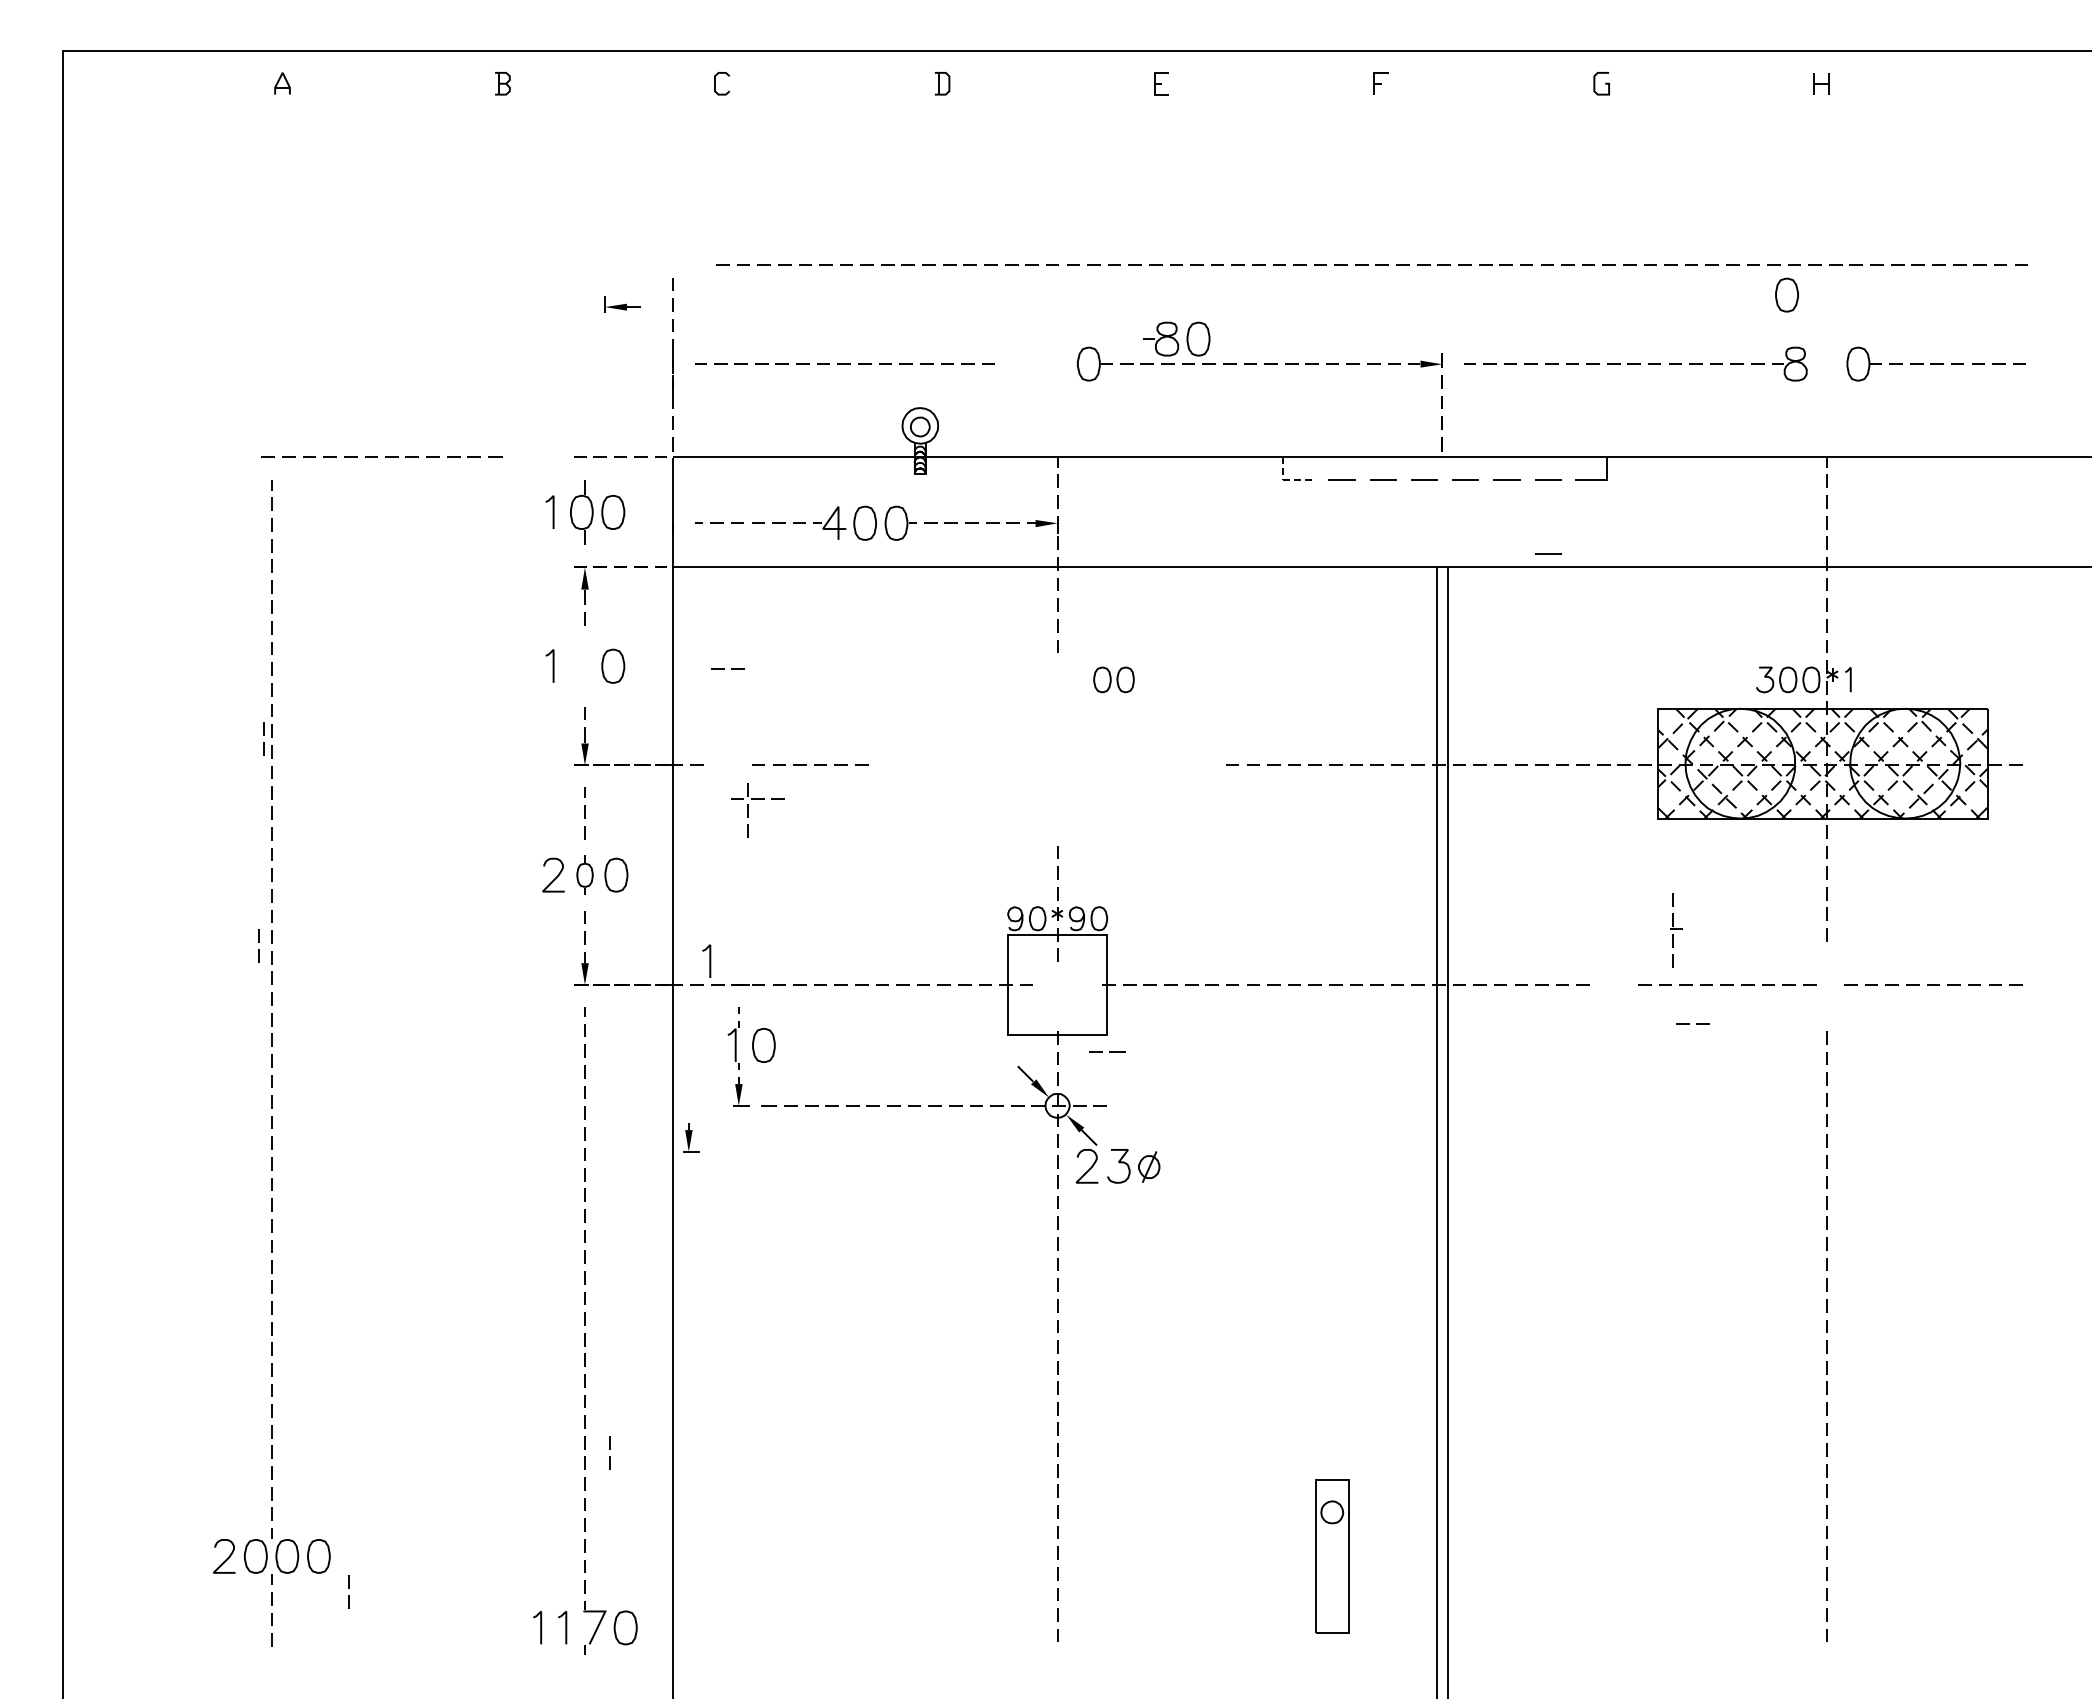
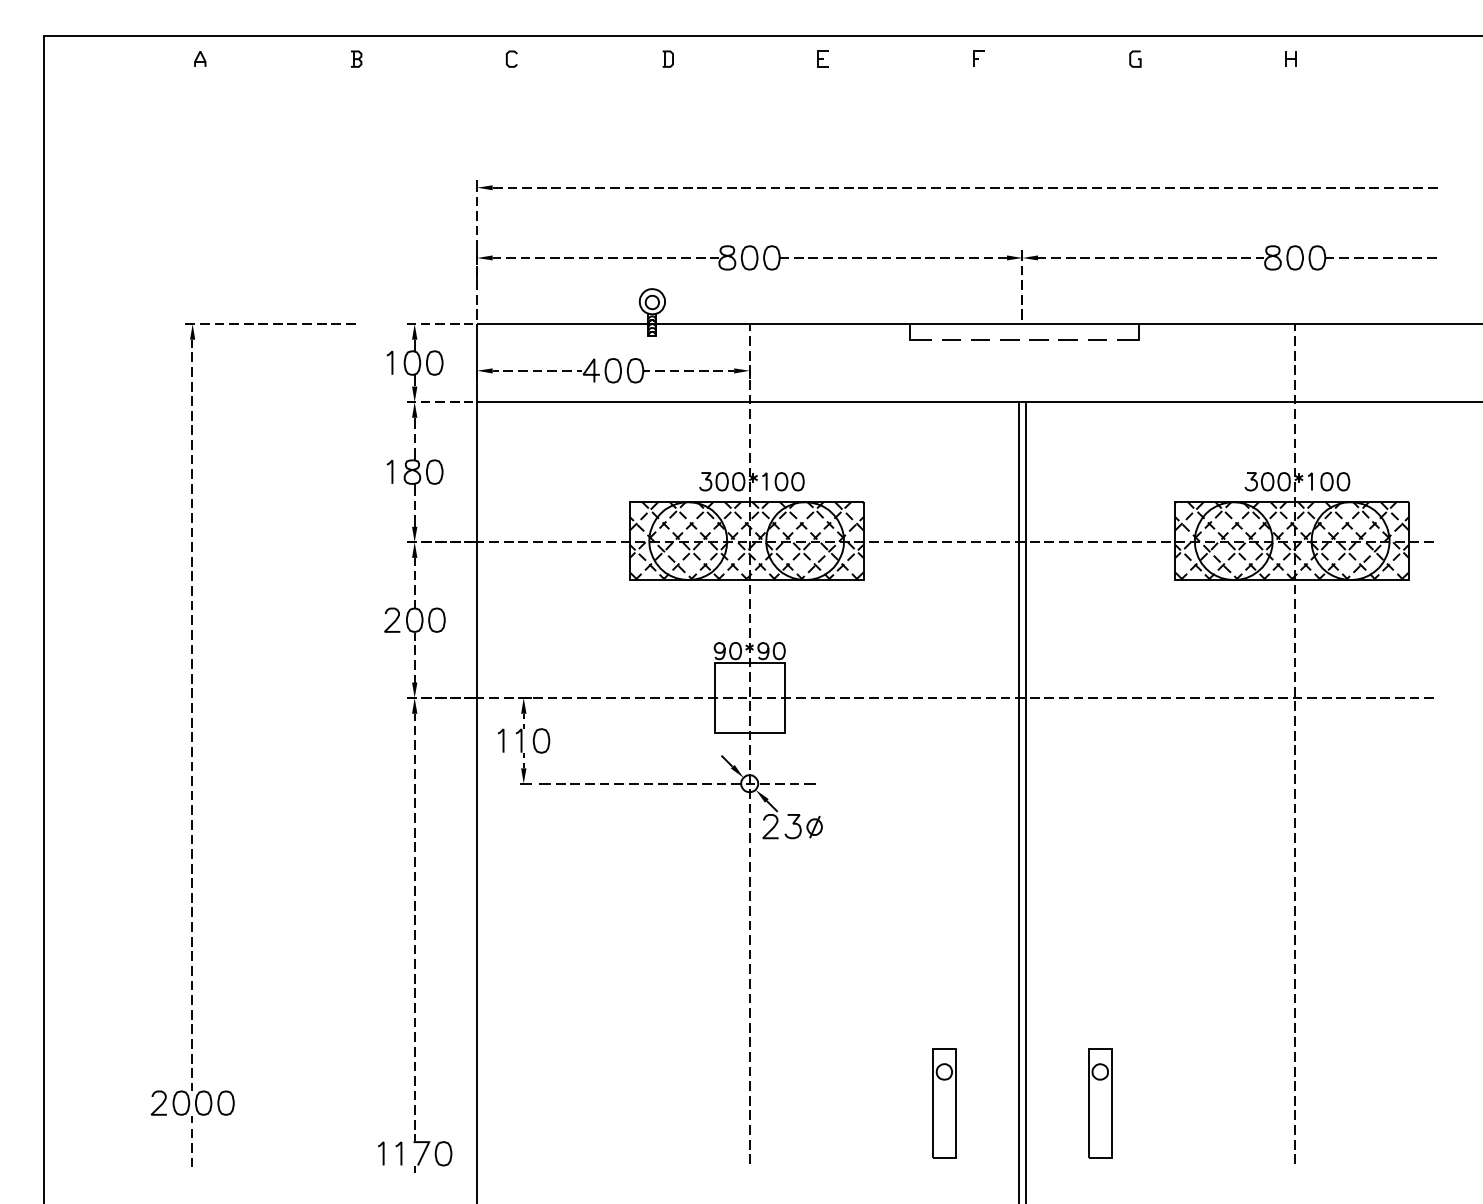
part: (1786, 294) -> (1294, 257), moved
part: (622, 304) -> (489, 185), moved
part: (1176, 338) -> (734, 257), moved
fill: (684, 363) -> (485, 257), added
fill: (1453, 363) -> (1030, 257), added
fill: (271, 468) -> (192, 331), added
fill: (584, 468) -> (414, 331), added
line: (1286, 479) -> (911, 339), dashed -> solid
fill: (684, 523) -> (485, 370), added
line: (1548, 553) -> (1097, 392), removed
fill: (584, 556) -> (414, 394), added
part: (581, 666) -> (412, 472), added
line: (724, 668) -> (513, 541), moved
part: (1883, 679) -> (1335, 481), added
line: (263, 735) -> (186, 521), removed
part: (1047, 749) -> (742, 531), added
fill: (584, 776) -> (414, 550), added
part: (748, 810) -> (750, 706), moved
part: (584, 875) -> (414, 620), size x1.43
part: (1676, 930) -> (1297, 699), moved
line: (258, 942) -> (183, 667), removed
line: (709, 960) -> (502, 740), moved
fill: (584, 995) -> (414, 705), added
fill: (738, 995) -> (523, 705), added
line: (1689, 1023) -> (1141, 697), moved
line: (1109, 1051) -> (804, 783), moved
part: (691, 1137) -> (490, 806), removed
line: (609, 1449) -> (432, 1027), removed
part: (1552, 1556) -> (1100, 1103), added
line: (348, 1588) -> (247, 1125), removed

